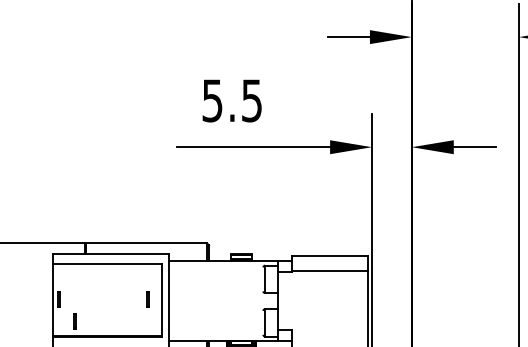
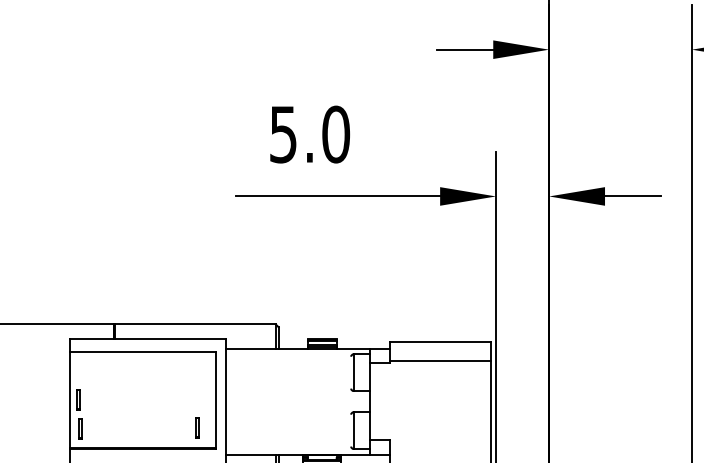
text: (252, 100) -> (336, 134), 5.5 -> 5.0
line: (147, 299) -> (196, 427), moved
line: (74, 321) -> (79, 428), moved

